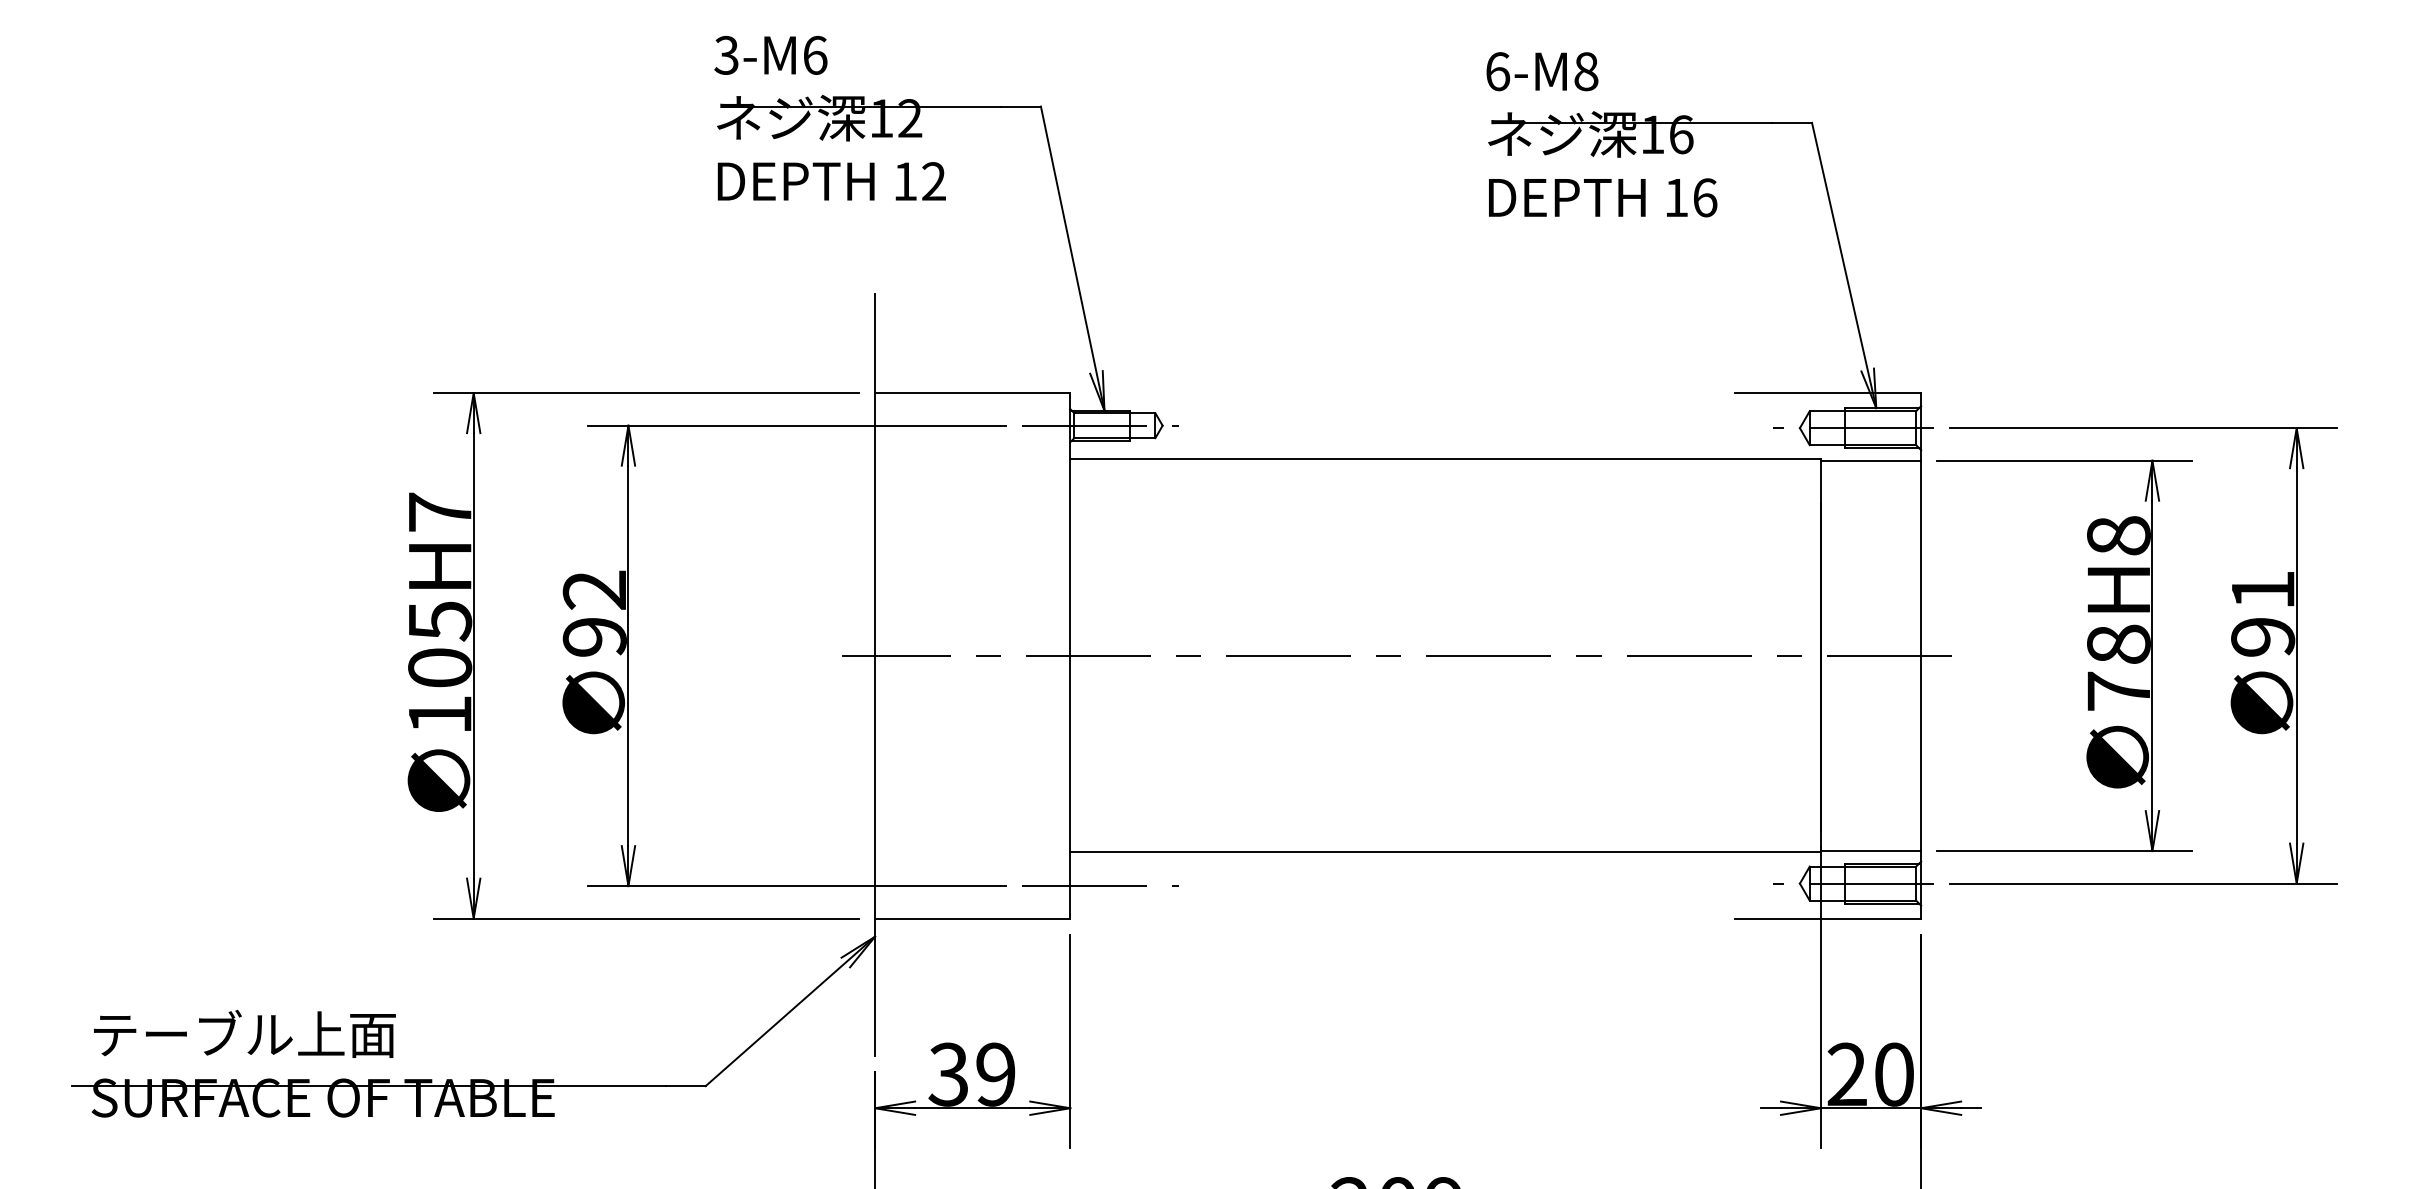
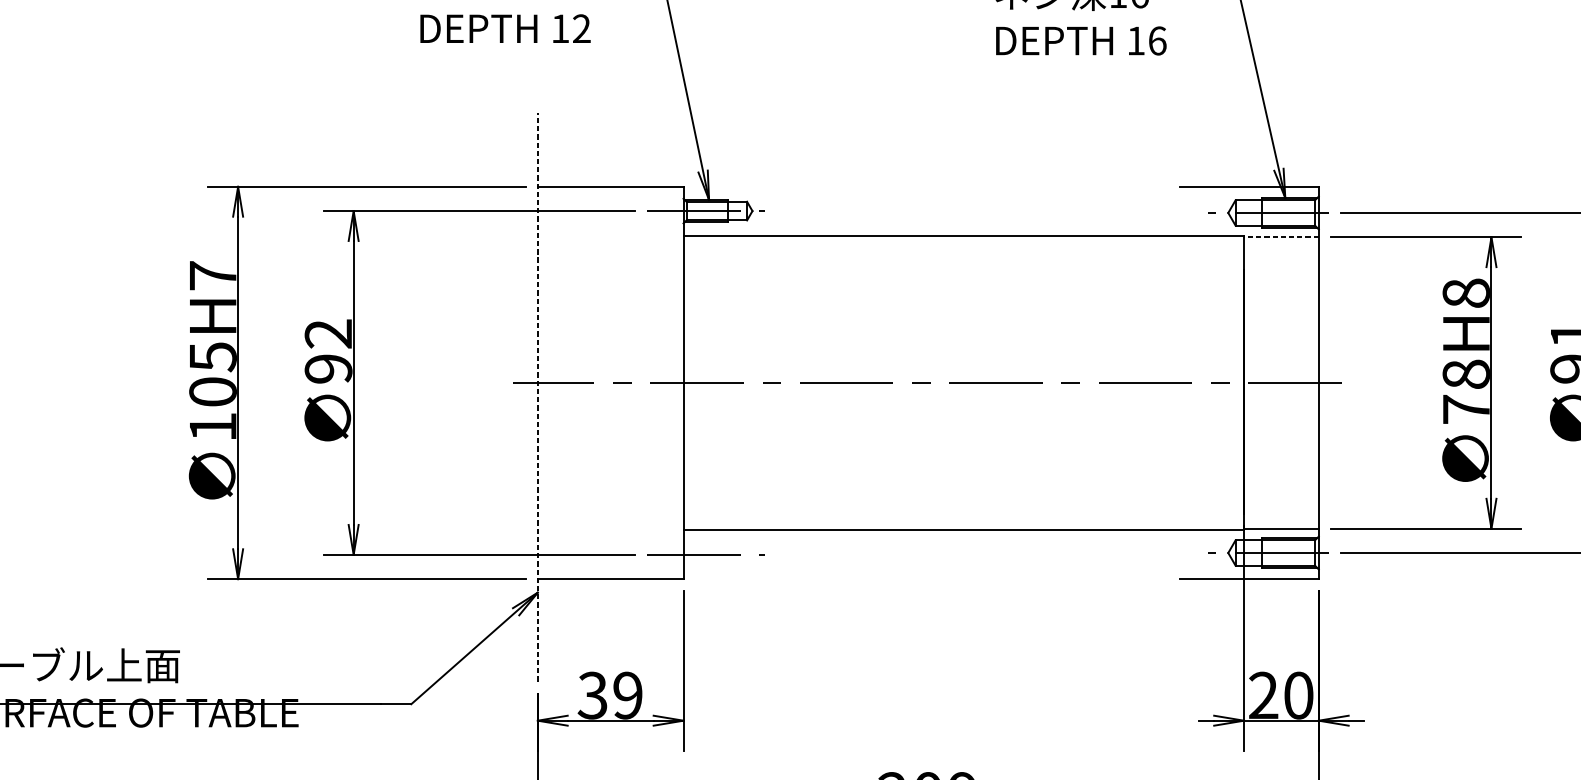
line: (1870, 460) -> (1280, 237), solid -> dashed
line: (875, 675) -> (538, 397), solid -> dashed

